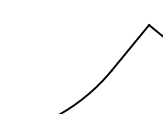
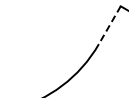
line: (130, 47) -> (109, 25), solid -> dashed

